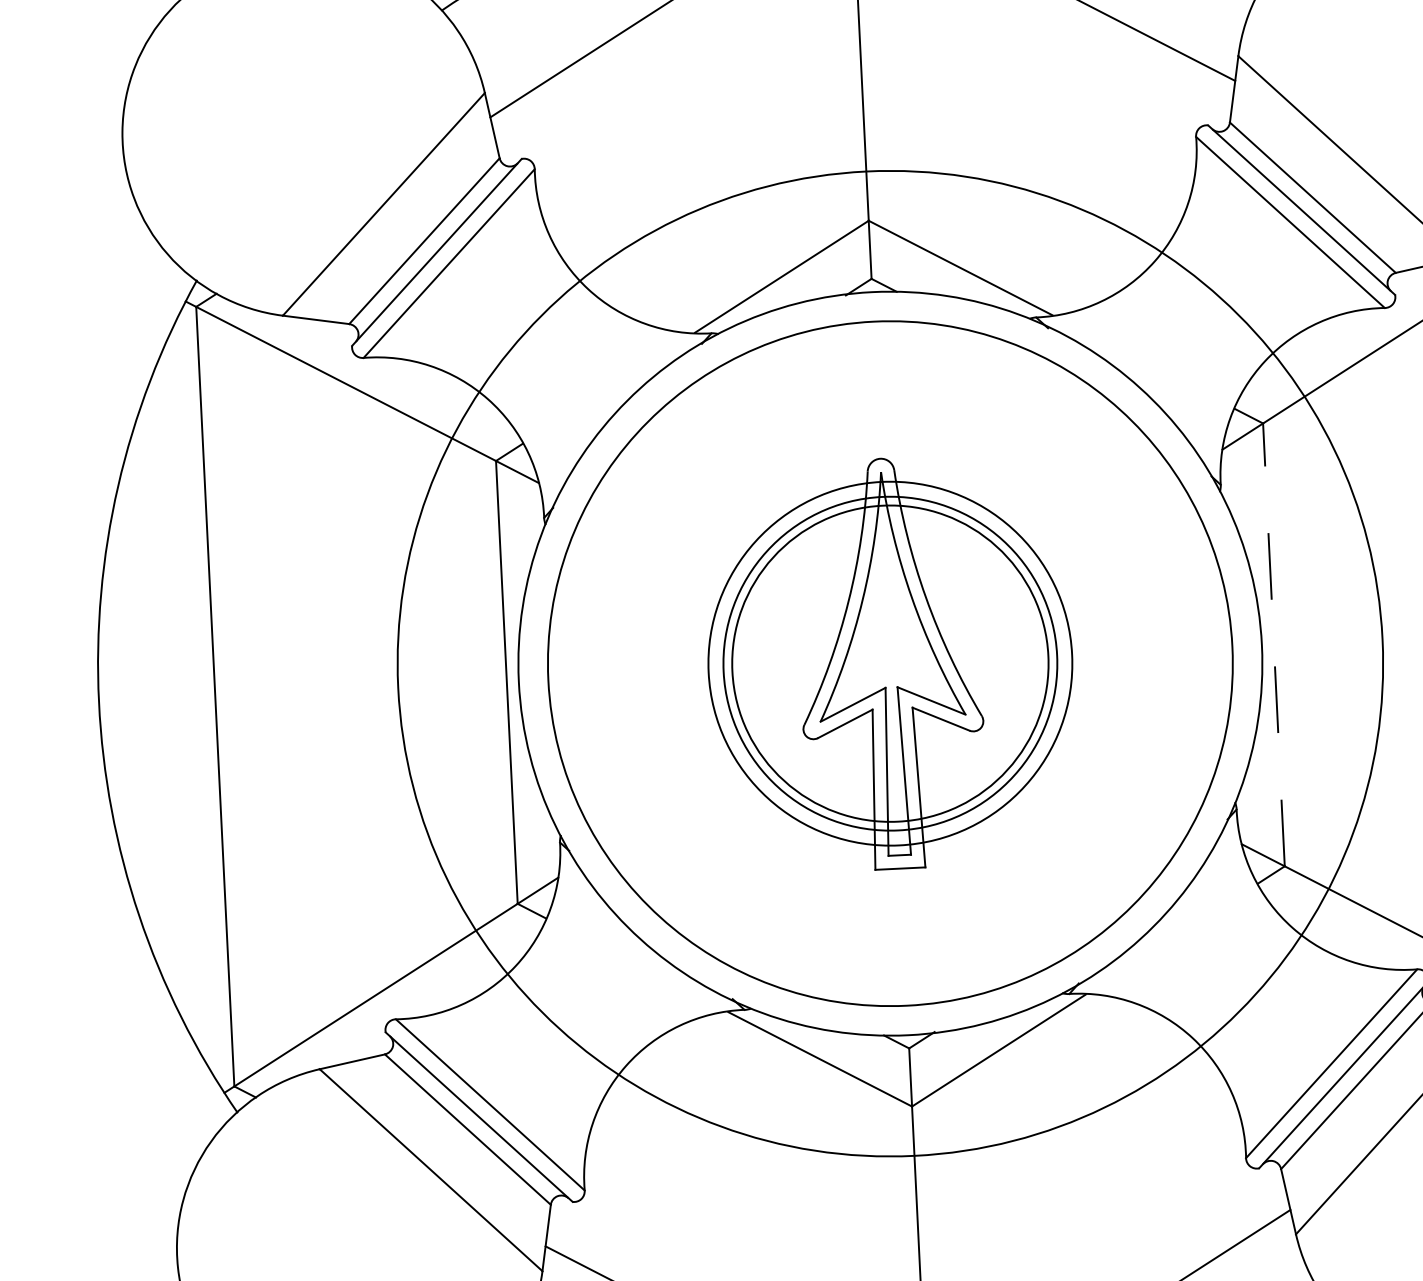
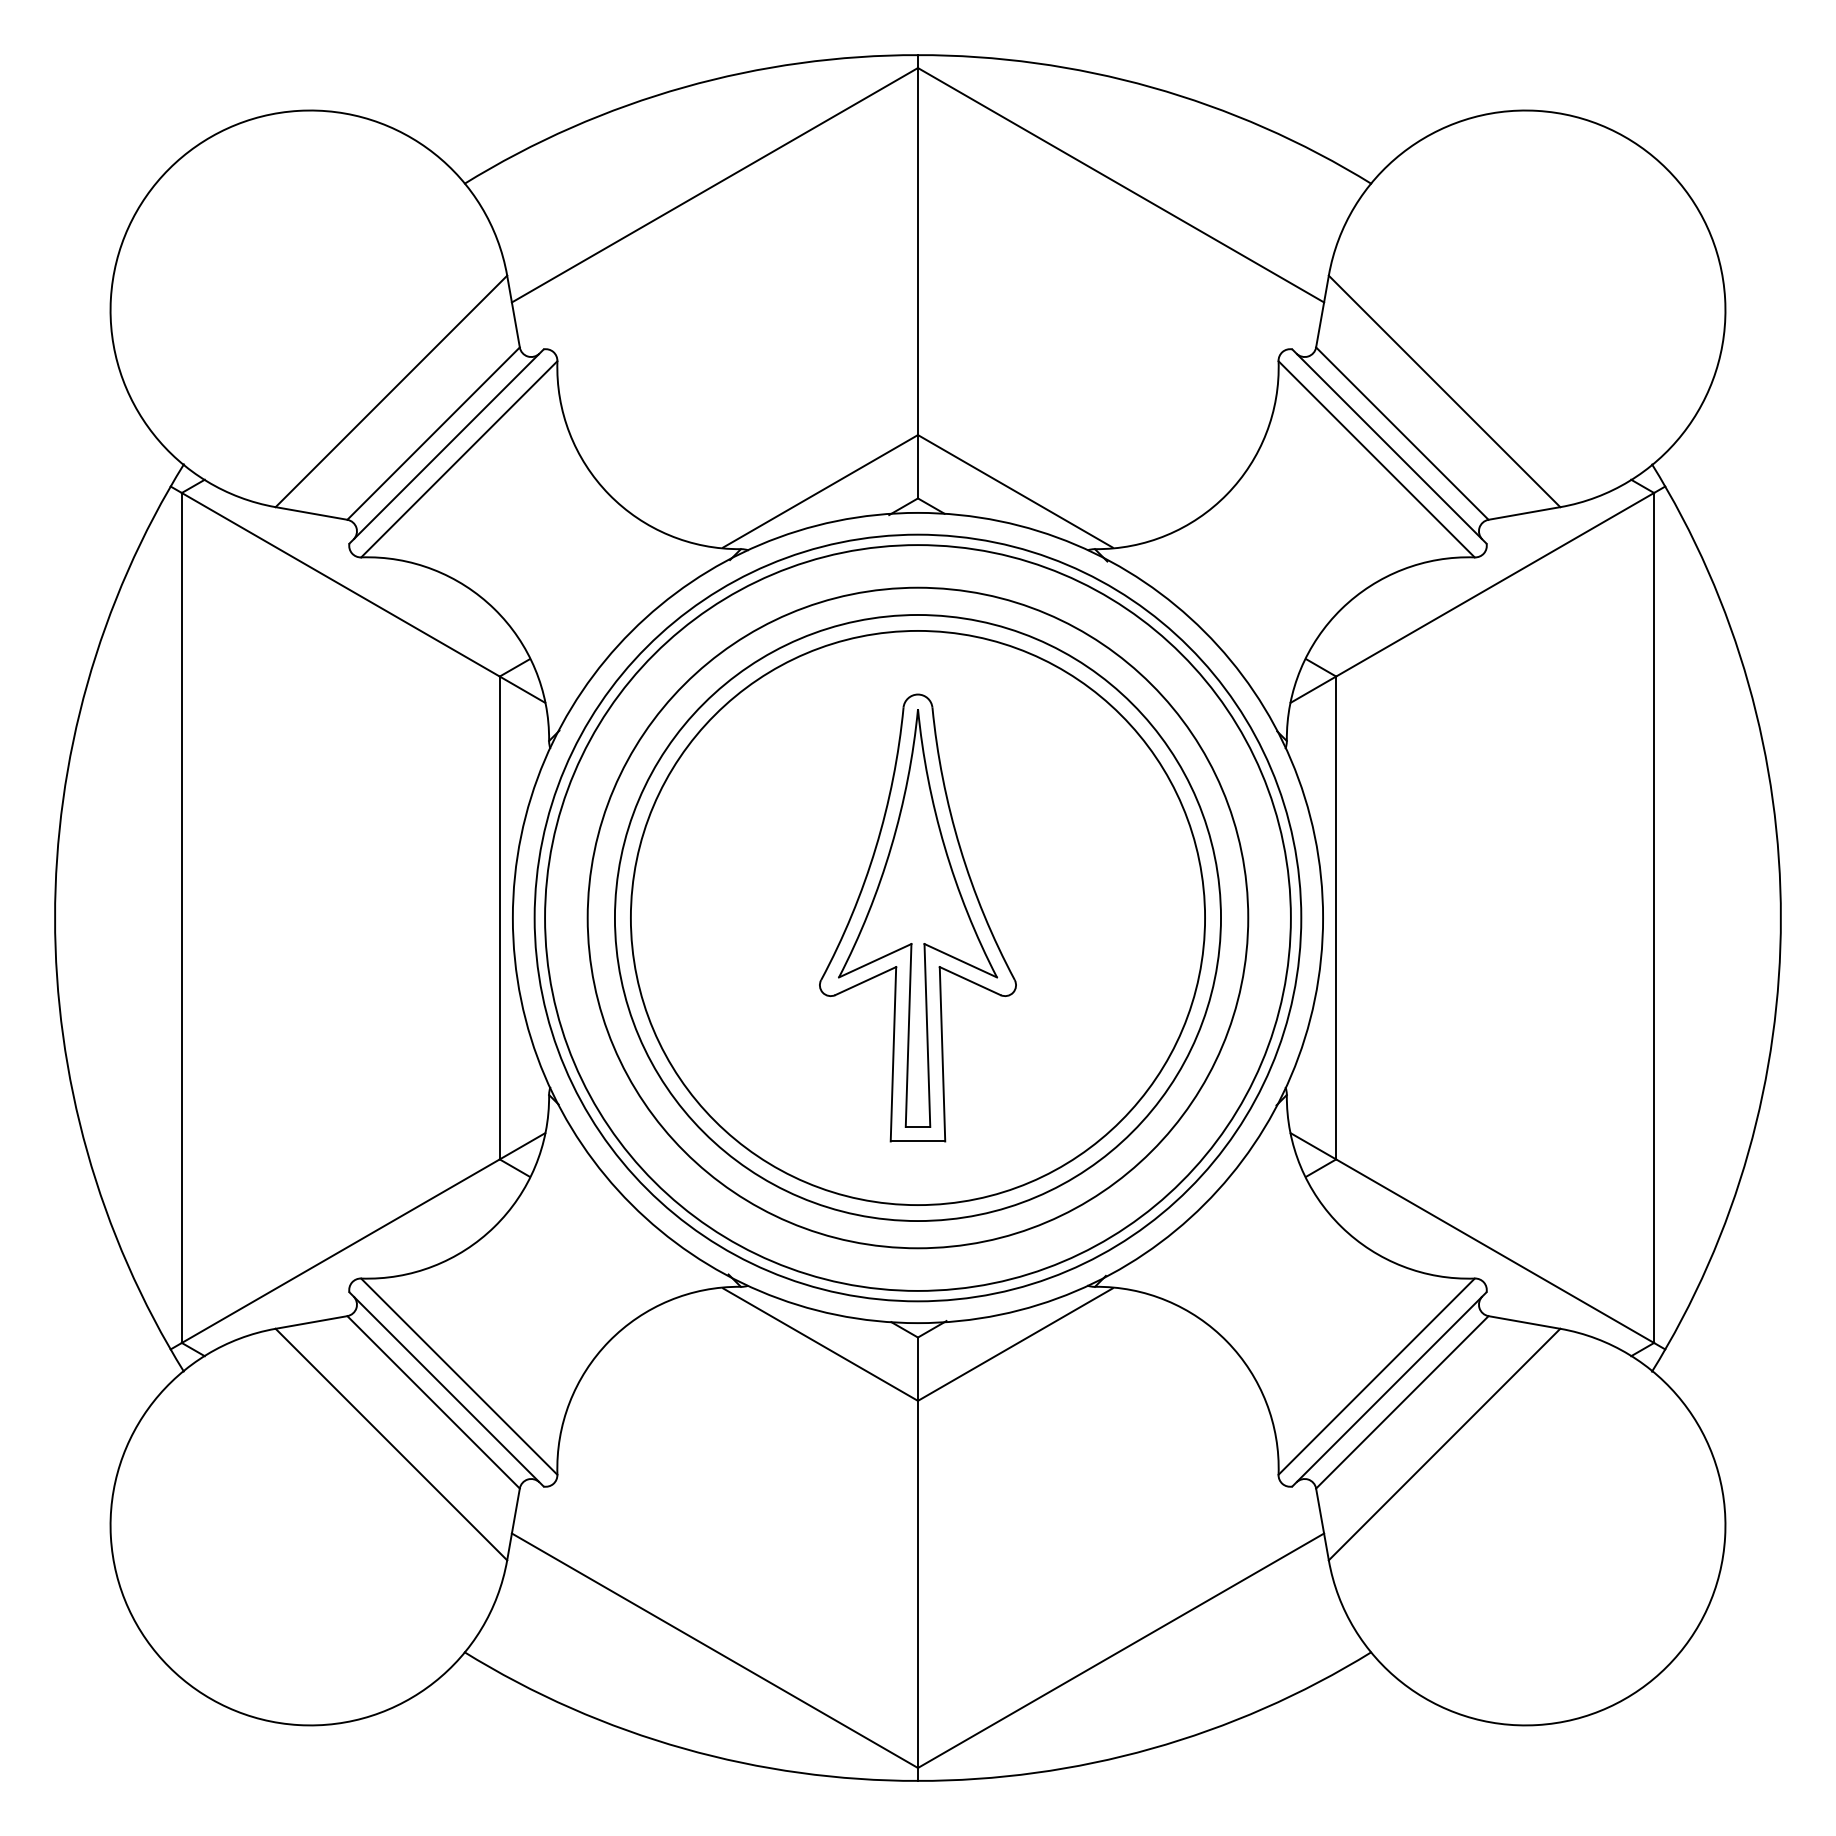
line: (1274, 644) -> (1336, 917), dashed -> solid
circle: (889, 663) -> (917, 917), size x0.71
circle: (889, 663) -> (917, 917), size x1.67
circle: (889, 663) -> (917, 917), size x1.67
circle: (889, 664) -> (917, 918), size x1.67

